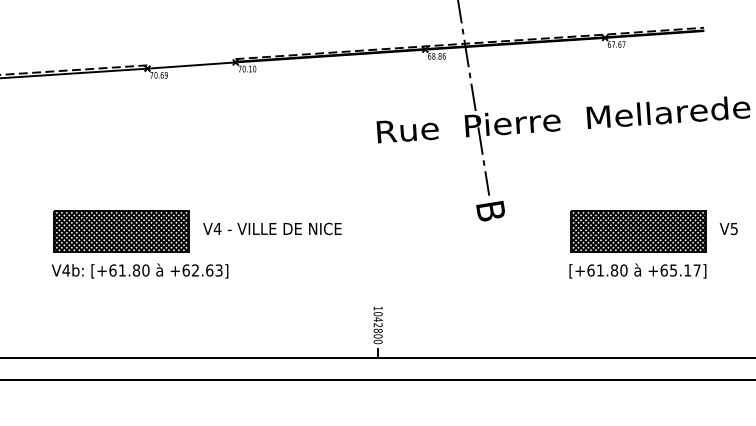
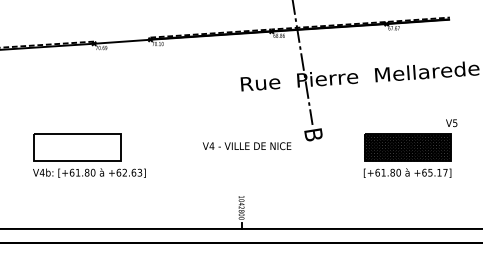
text: (271, 229) -> (246, 146), moved
text: (728, 229) -> (451, 123), moved
hatch: (121, 230) -> (77, 147), removed

